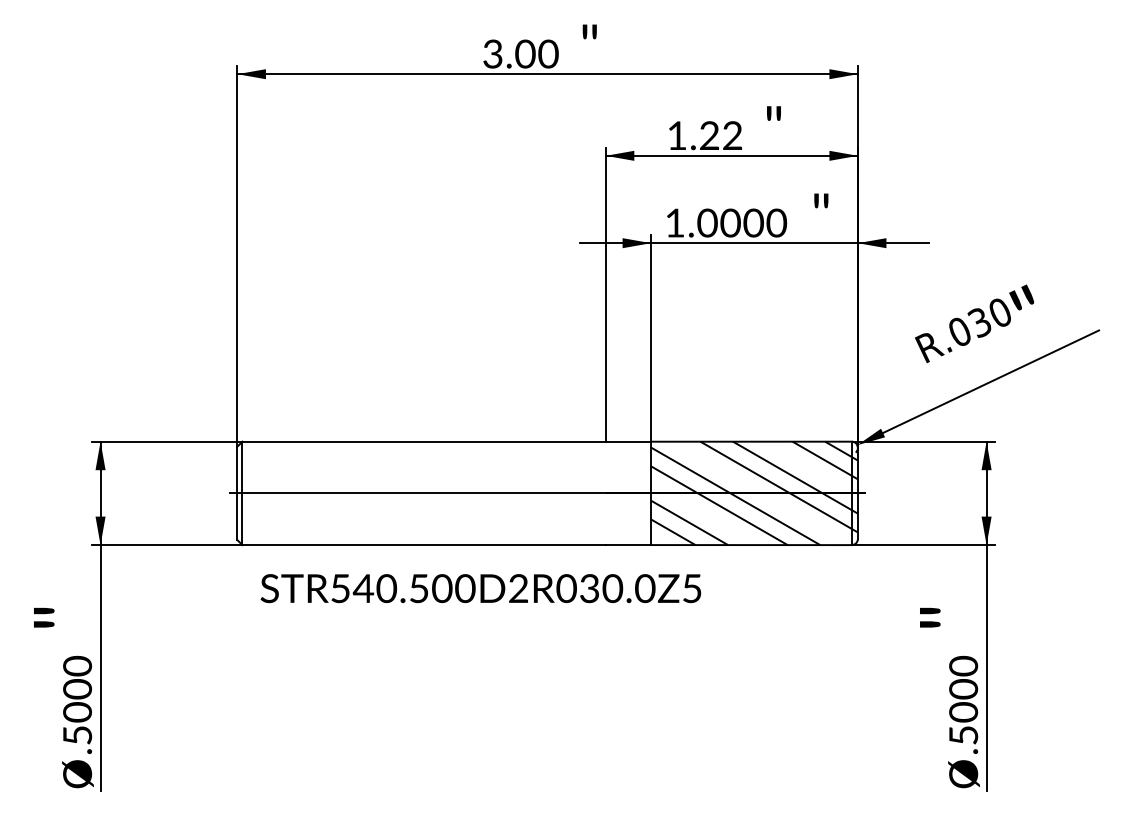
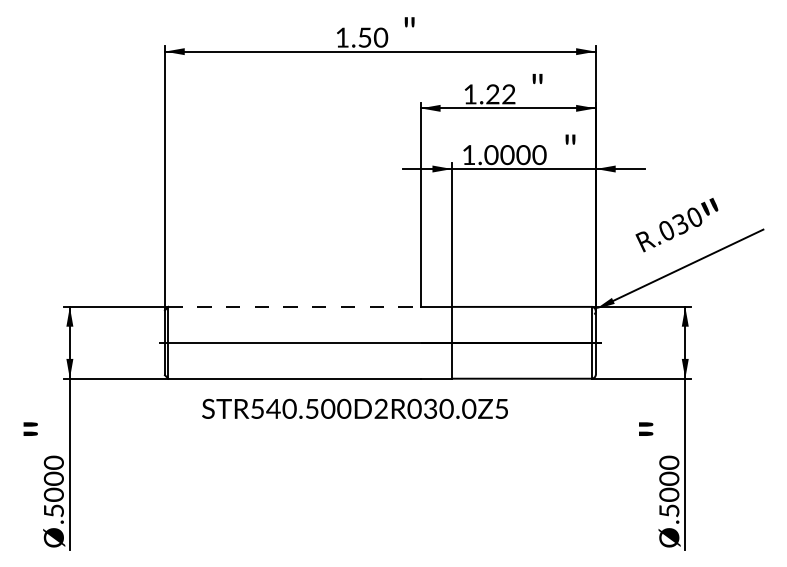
text: (508, 53) -> (353, 37), 3.00 -> 1.50
line: (425, 441) -> (295, 306), solid -> dashed
hatch: (753, 492) -> (523, 342), removed
text: (480, 587) -> (354, 408), moved

